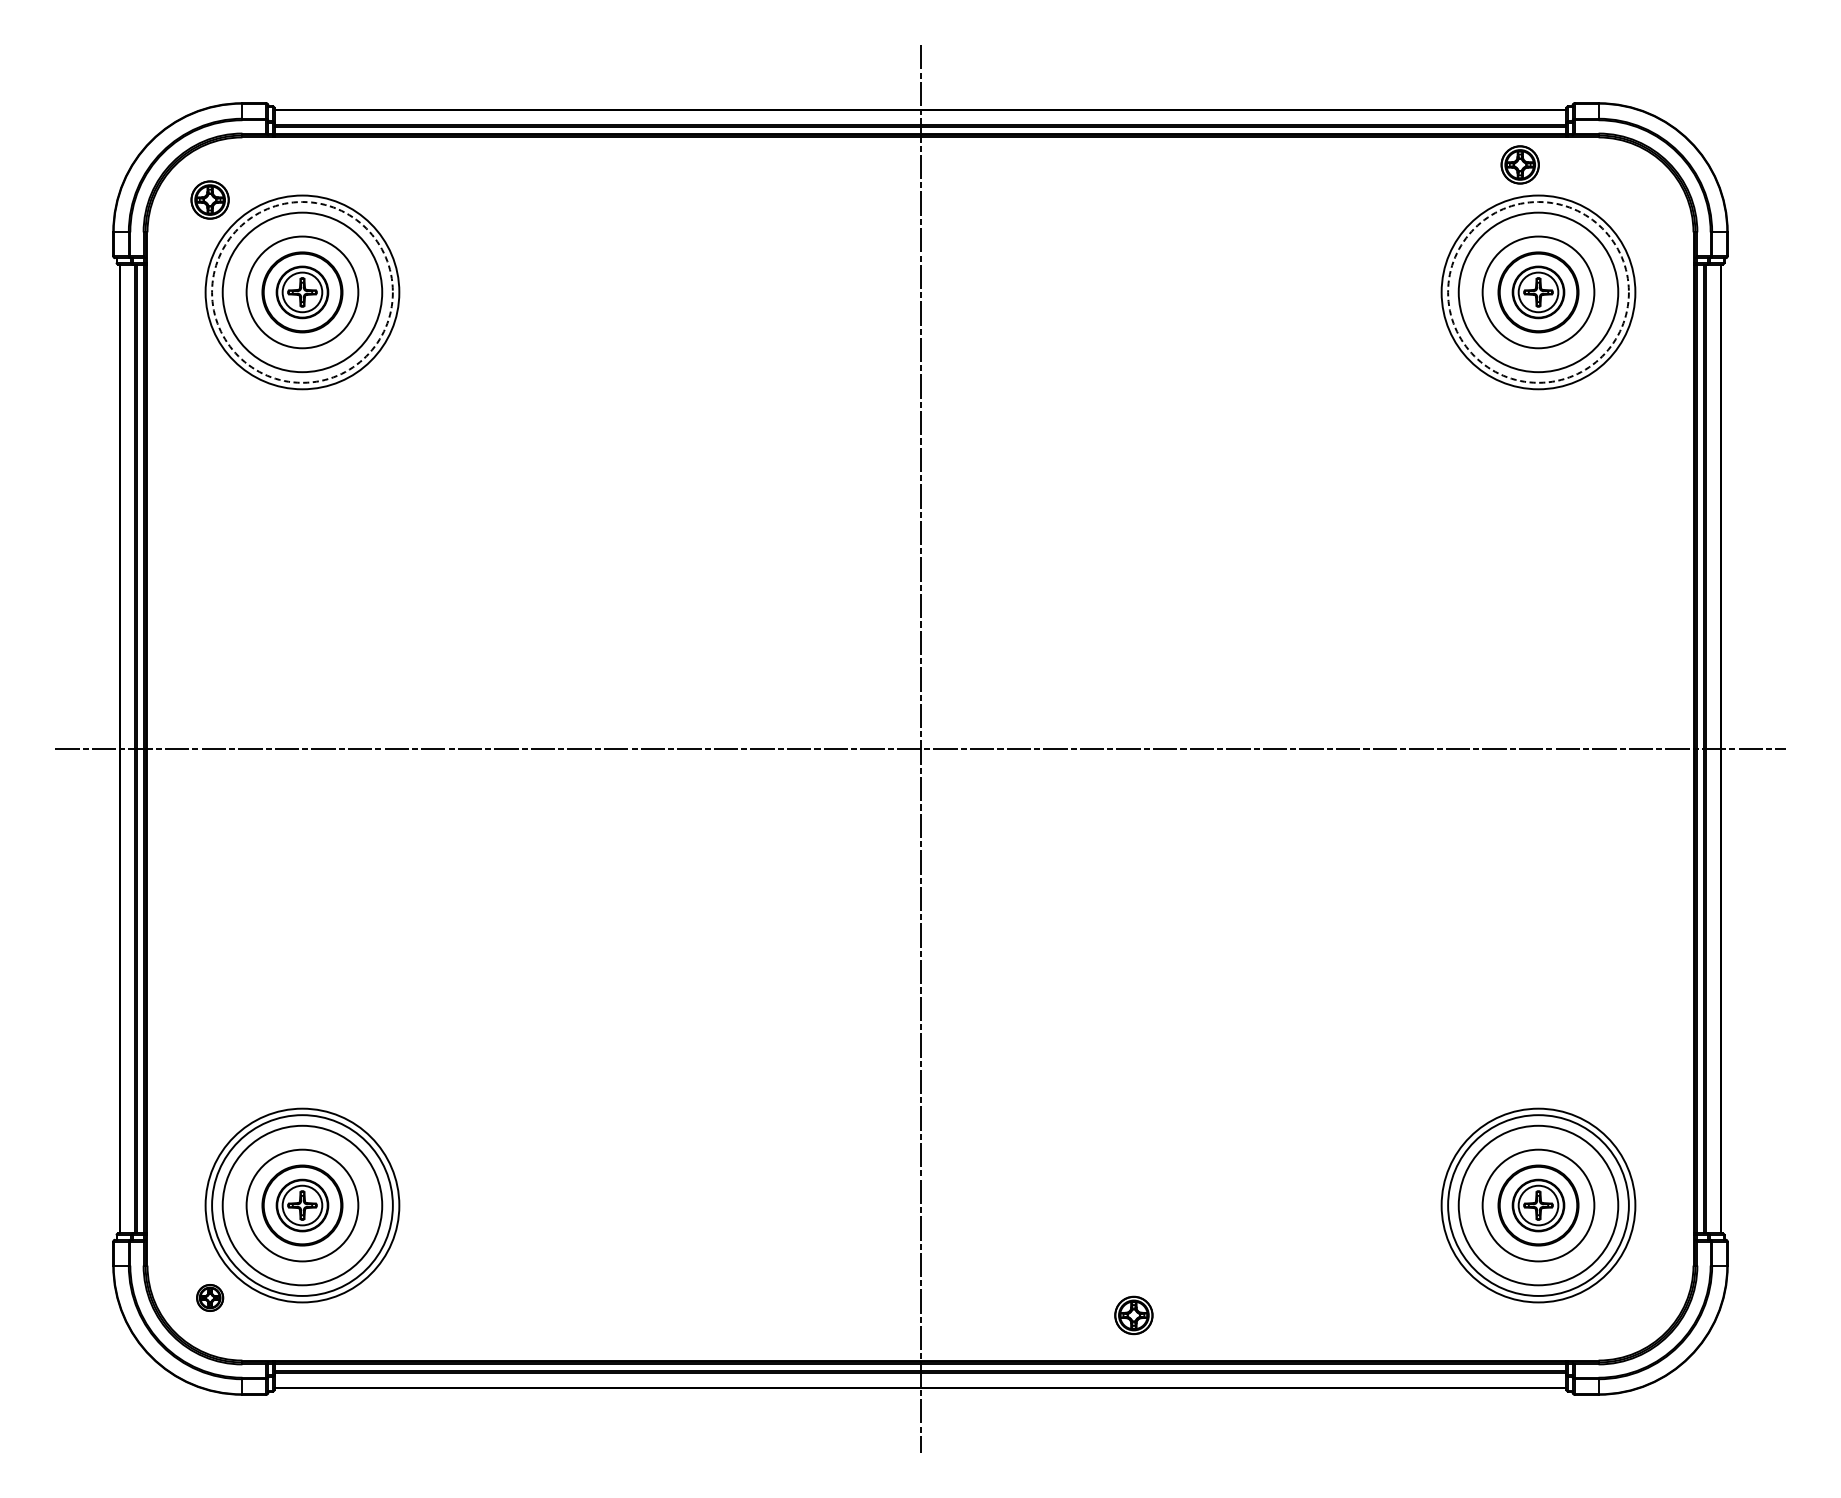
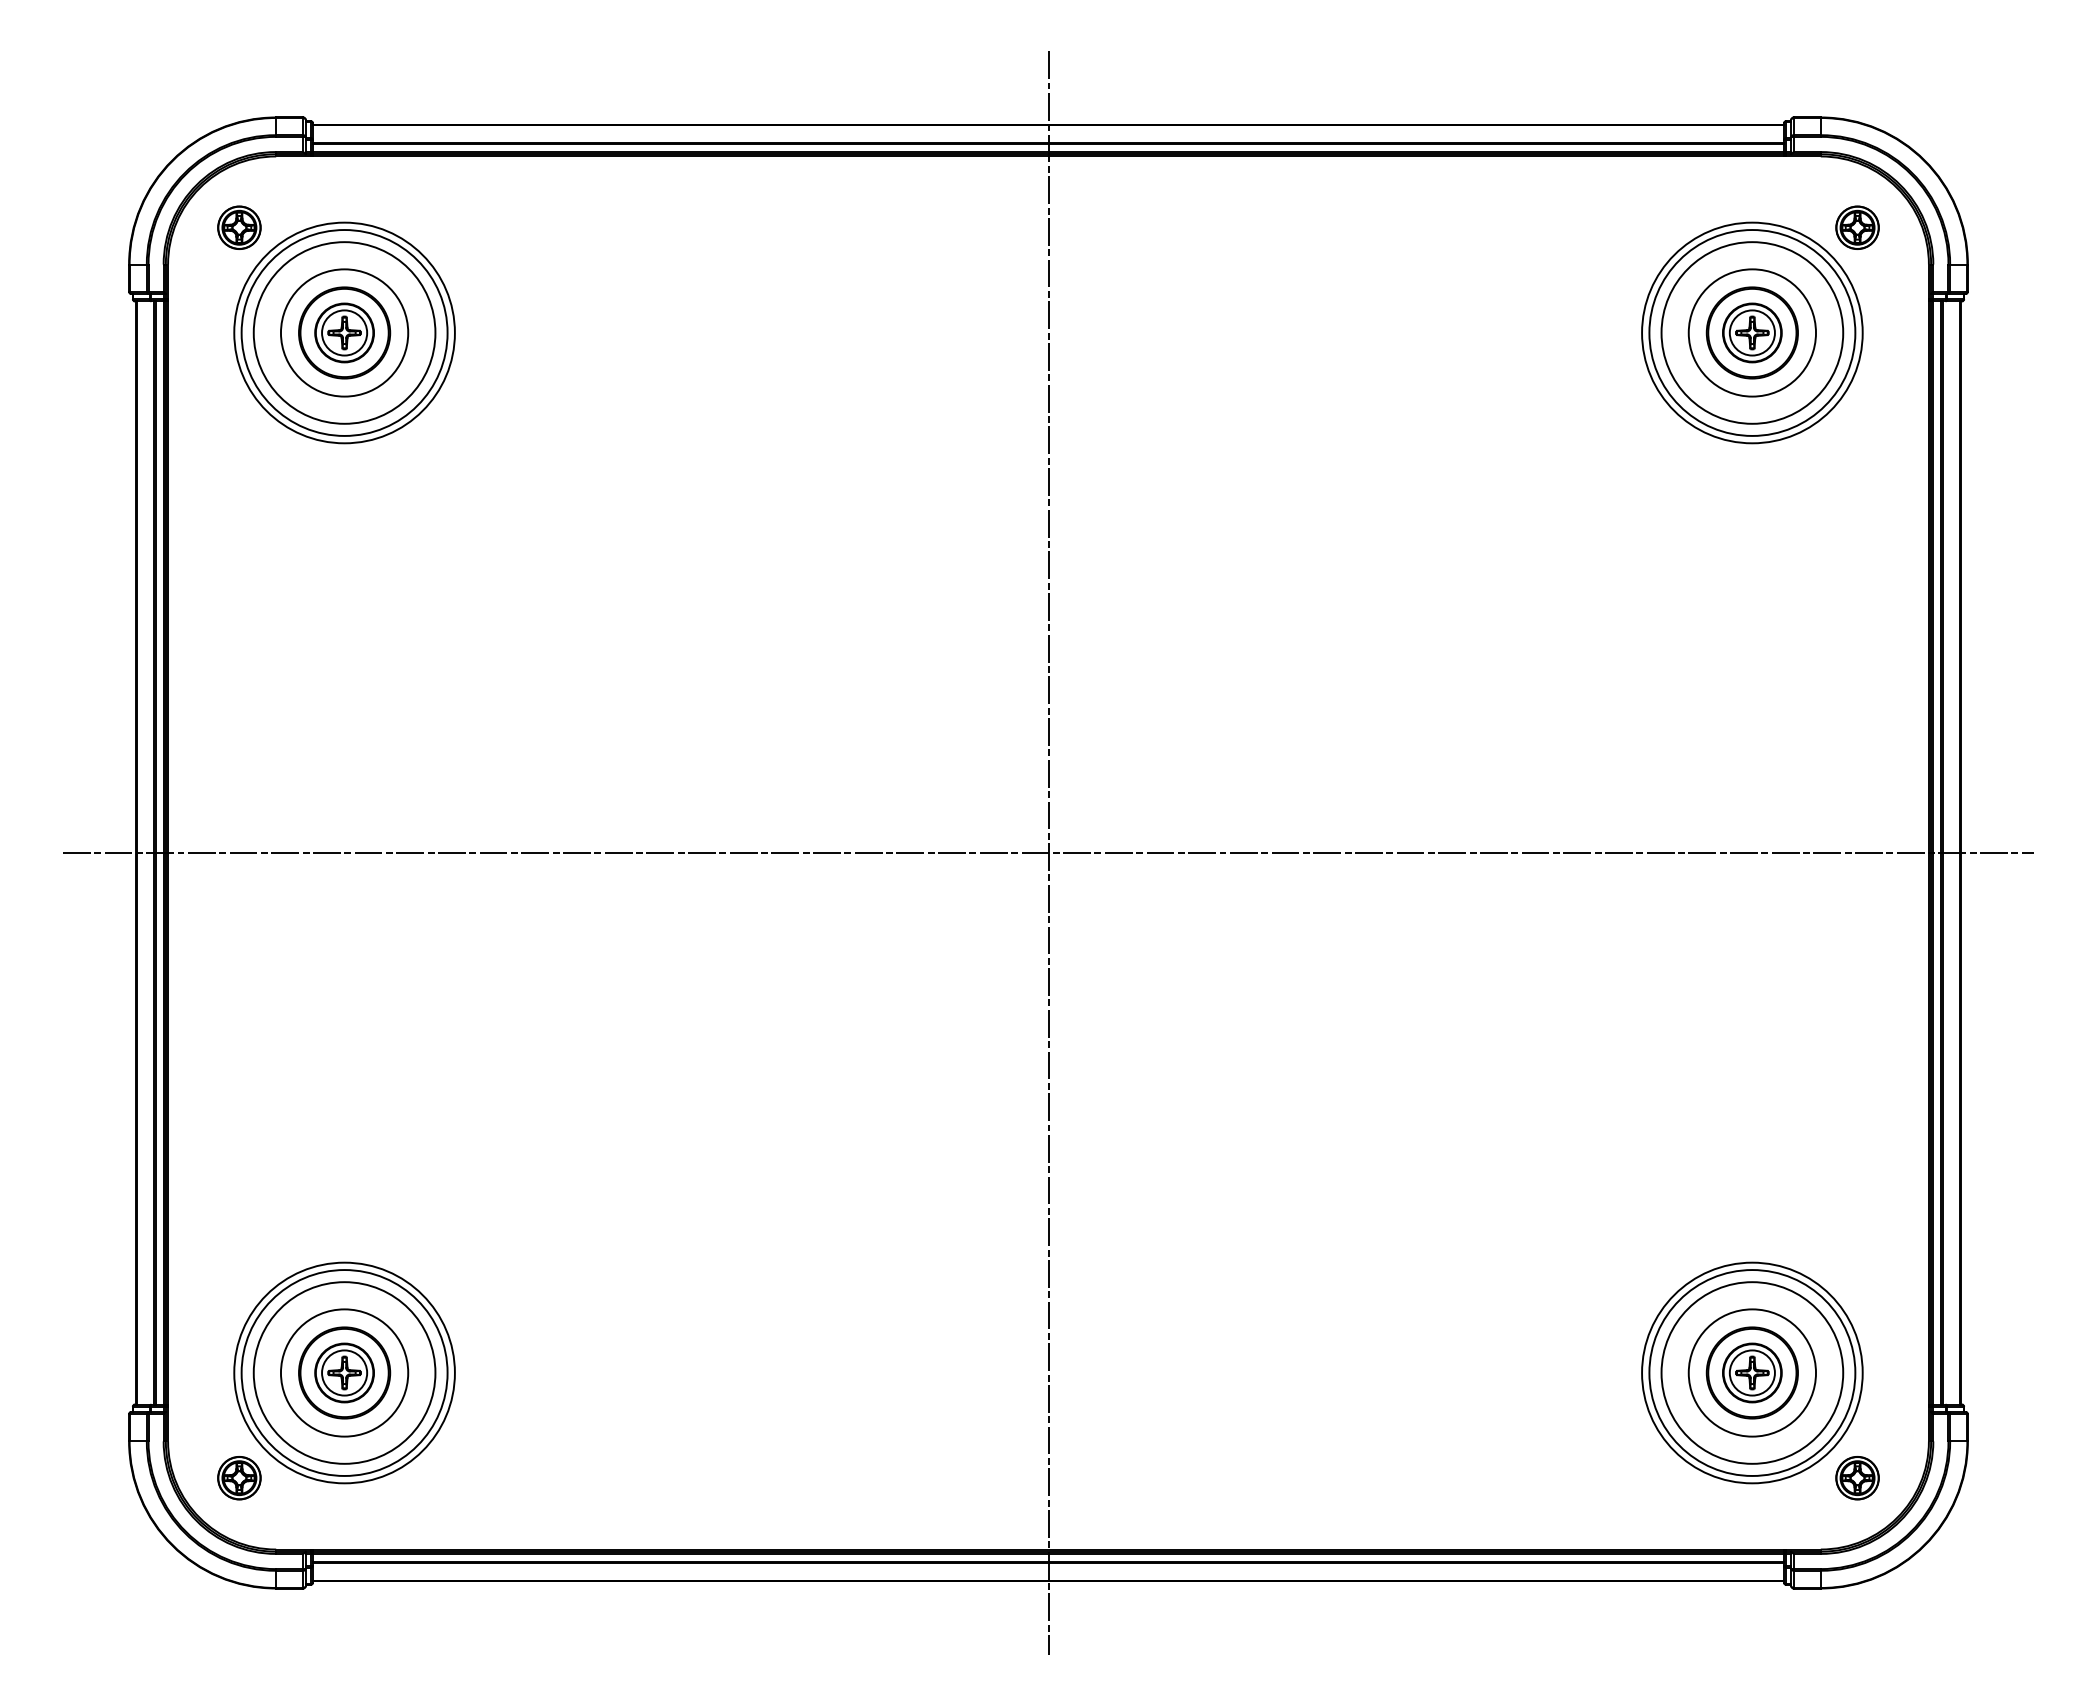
part: (1520, 164) -> (1857, 227), moved
circle: (302, 292) -> (344, 332), dashed -> solid
circle: (1538, 292) -> (1752, 332), dashed -> solid
part: (210, 1298) -> (239, 1478), size x1.43
part: (1133, 1315) -> (1857, 1478), moved

